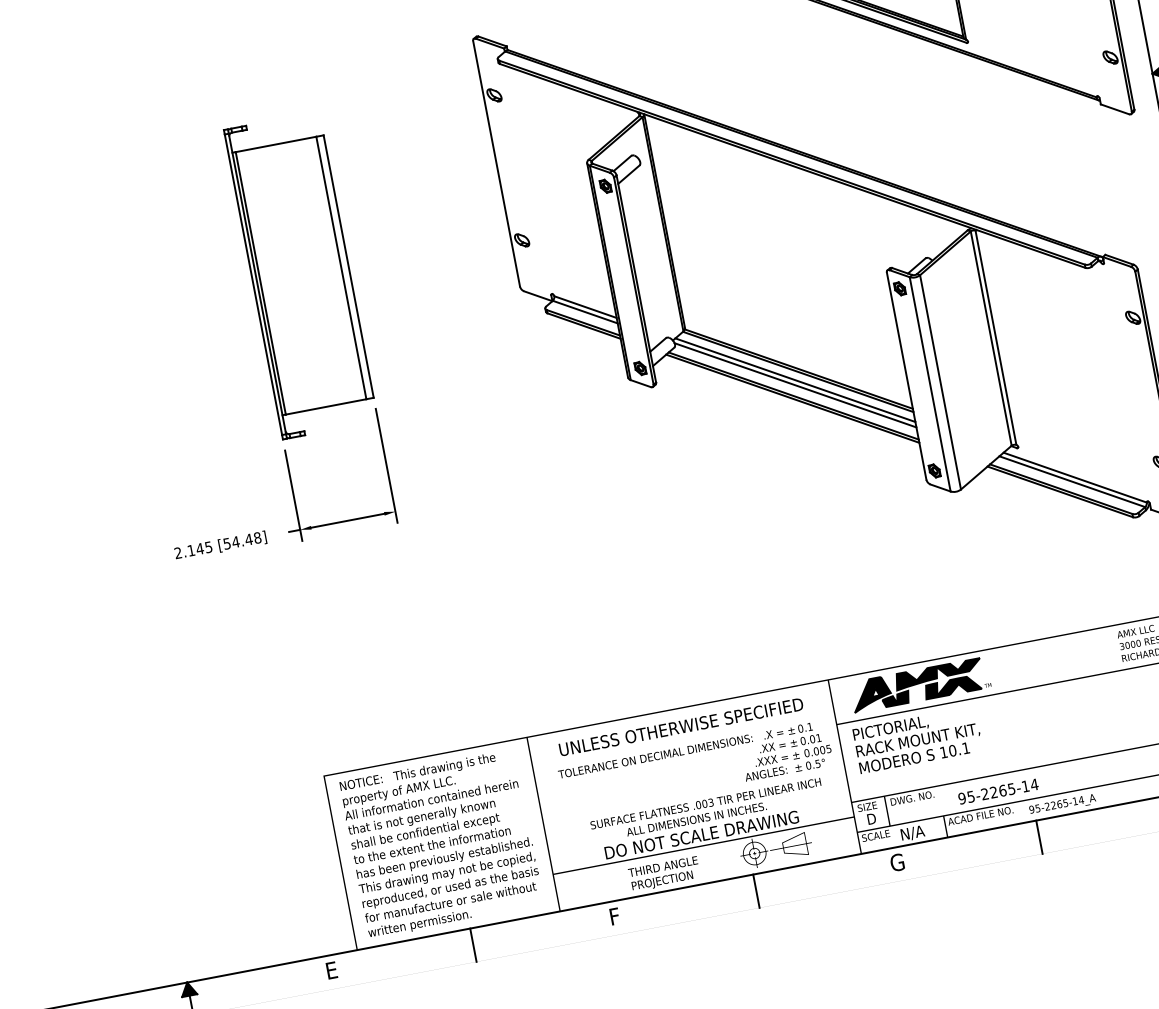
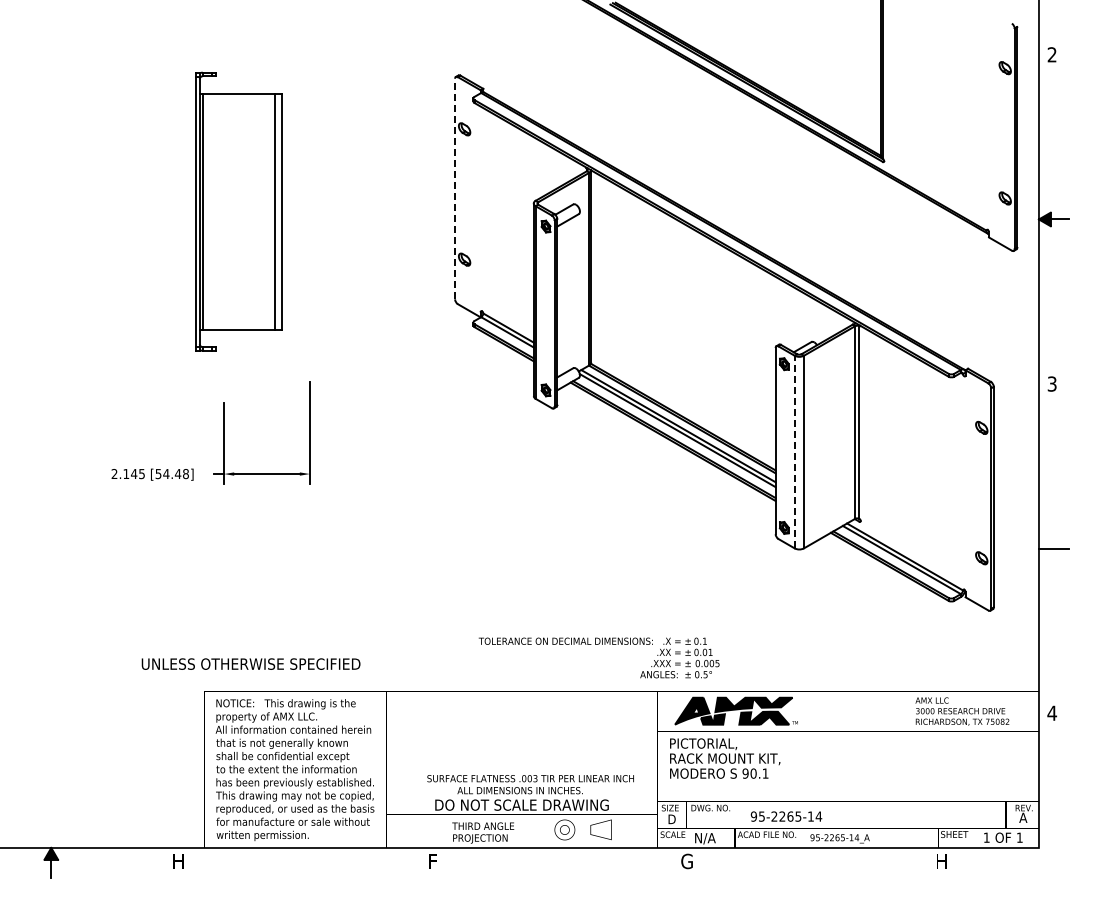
line: (496, 163) -> (455, 188), solid -> dashed
part: (300, 275) -> (238, 211), moved
line: (929, 383) -> (794, 451), solid -> dashed
text: (680, 726) -> (250, 663), moved
text: (943, 752) -> (745, 773), 10.1 -> 90.1
text: (695, 767) -> (598, 657), moved
line: (1039, 836) -> (814, 862), removed
line: (756, 890) -> (560, 862), removed
line: (473, 944) -> (305, 862), removed
text: (331, 970) -> (178, 861), E -> H

